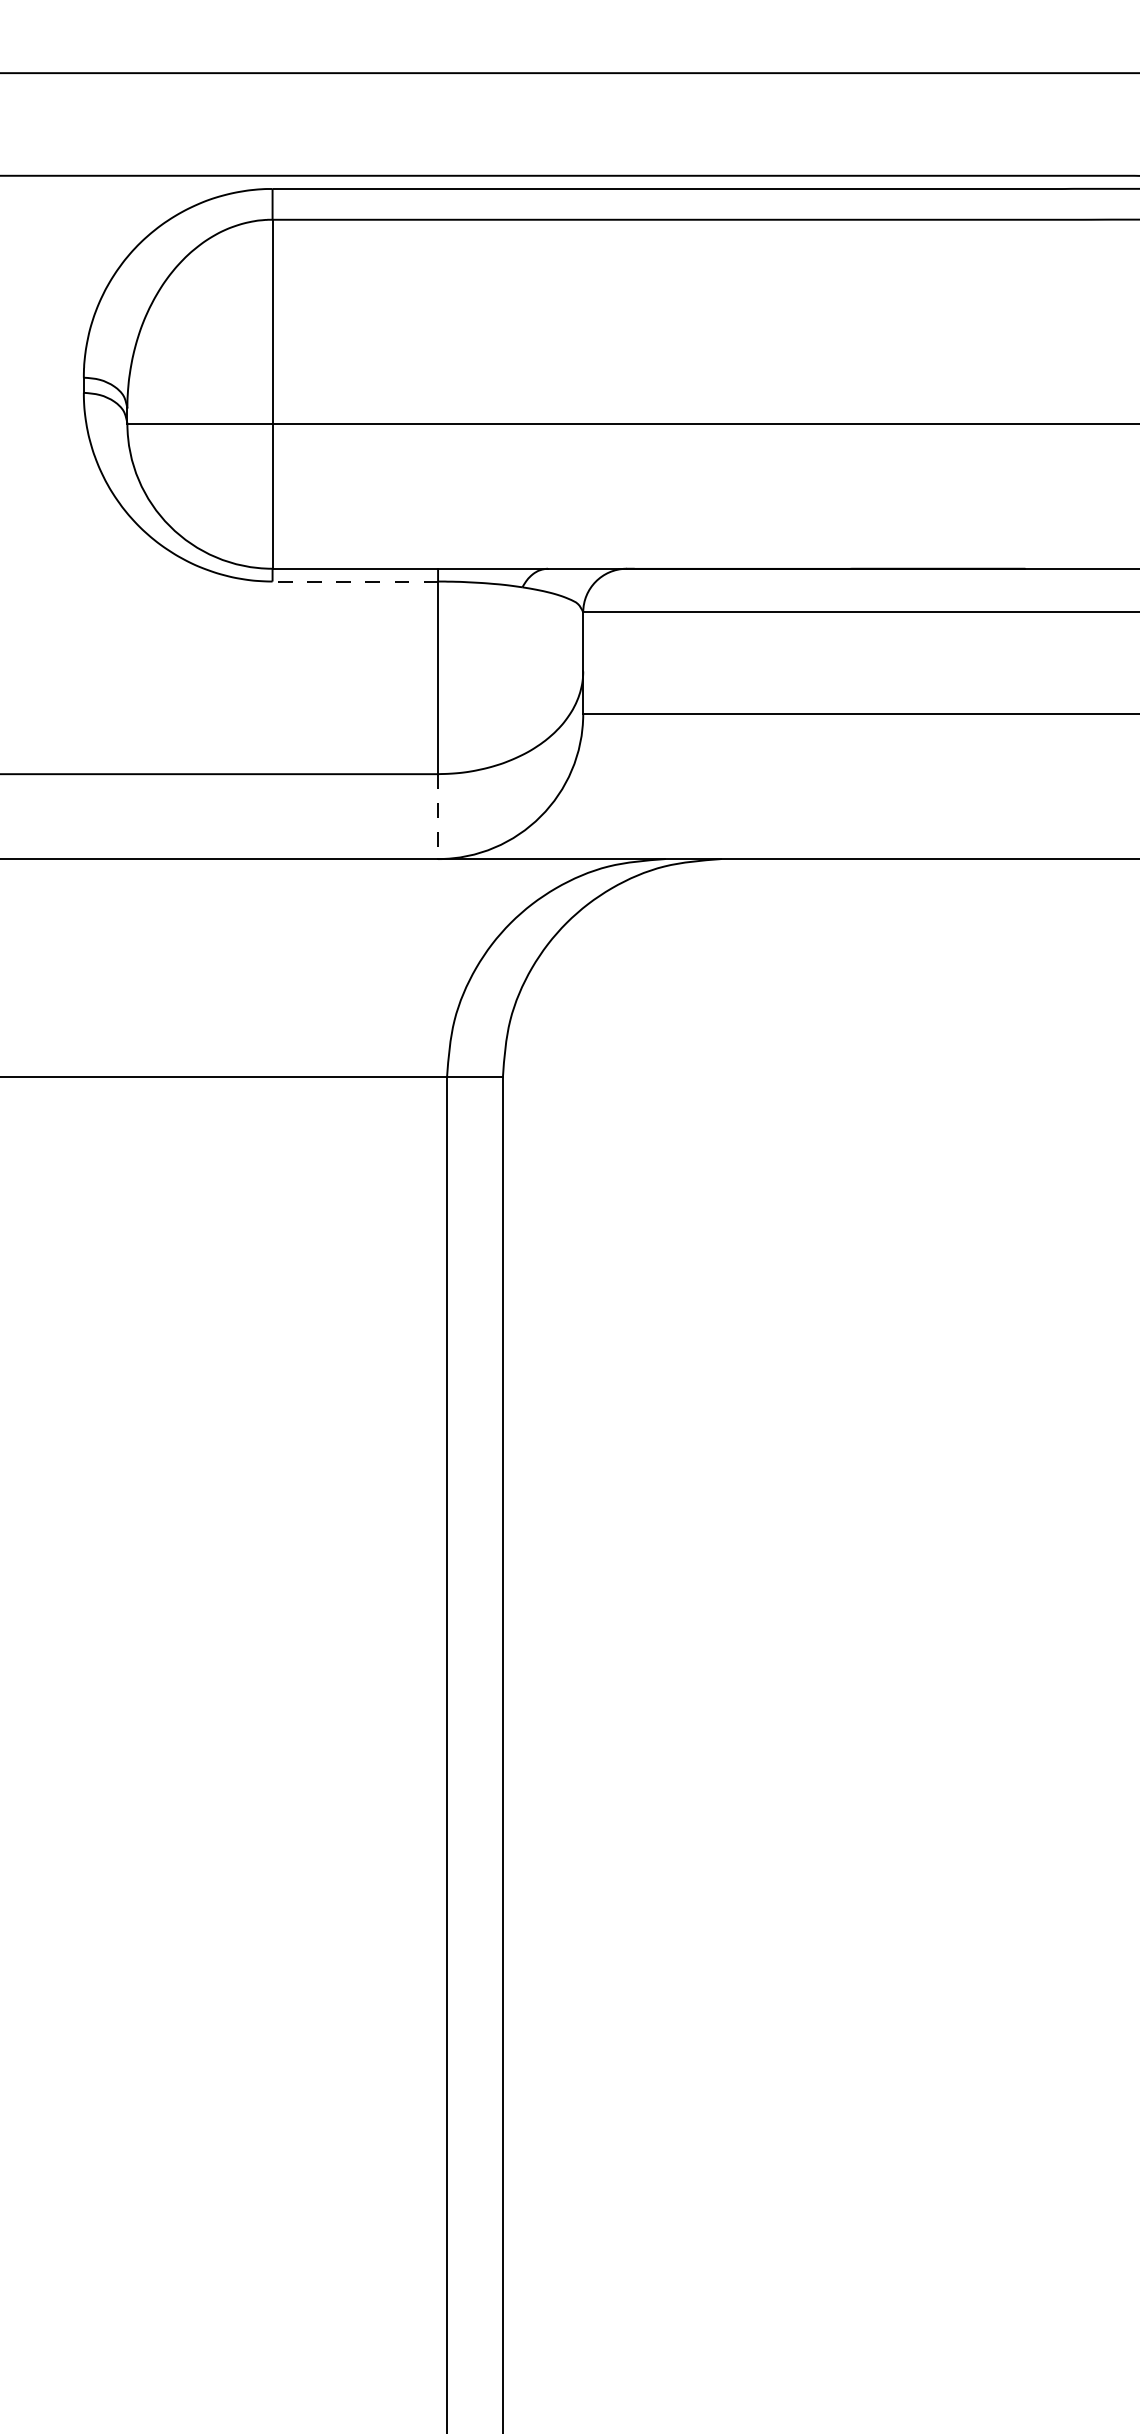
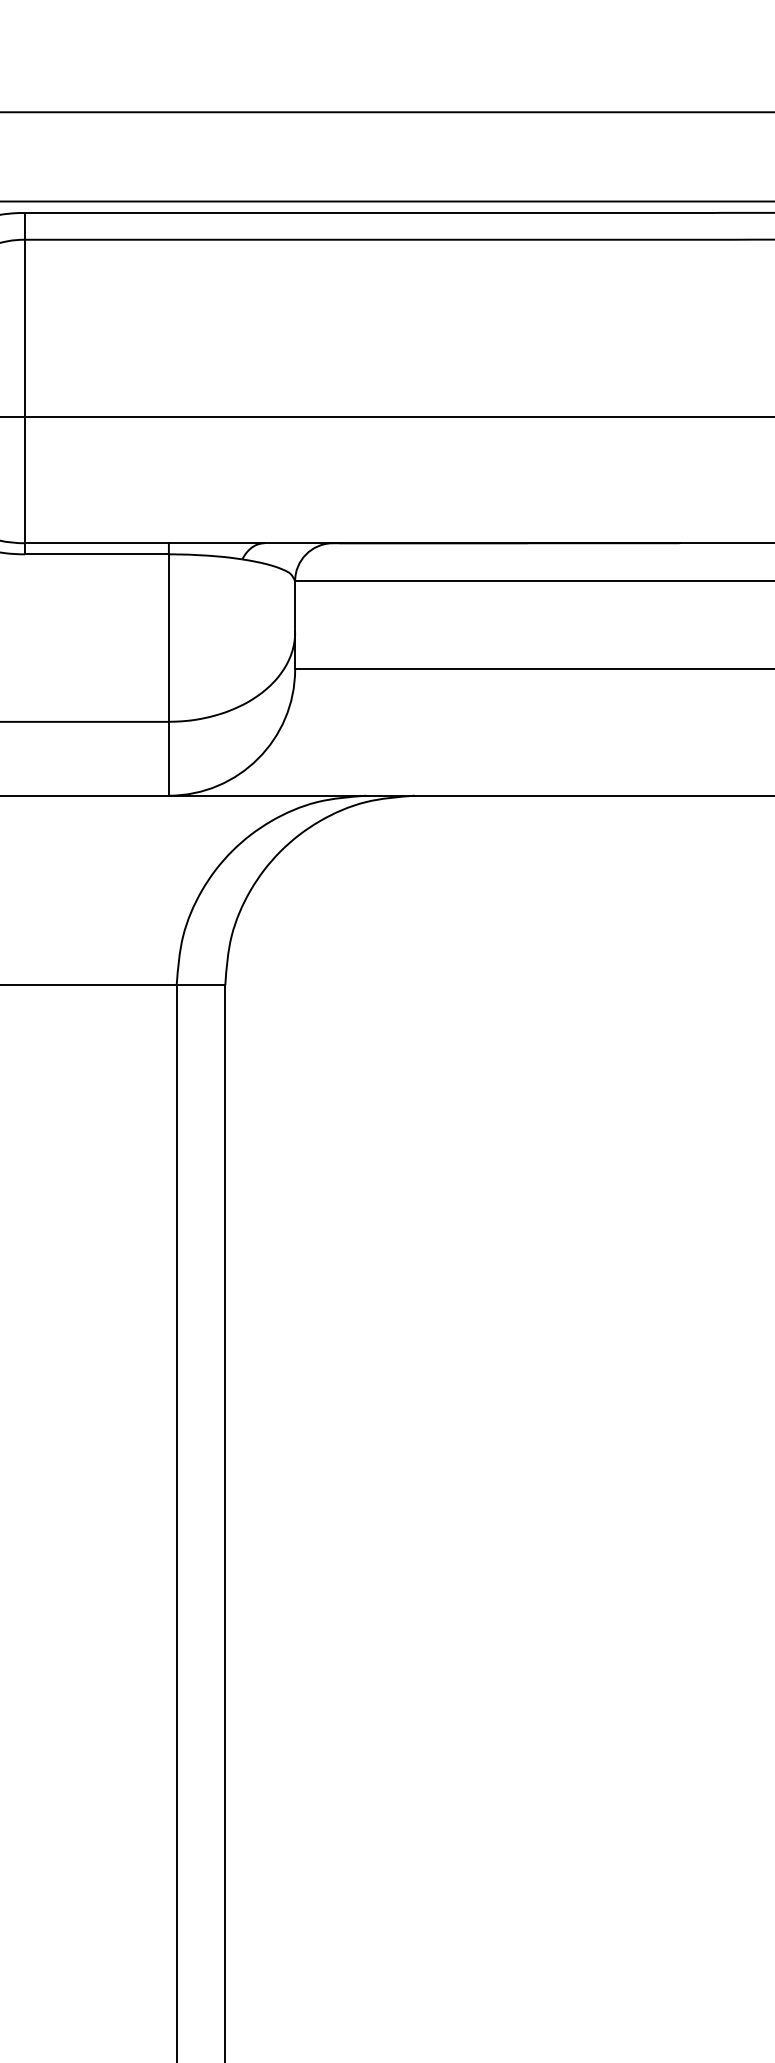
line: (355, 581) -> (97, 554), dashed -> solid
line: (438, 817) -> (169, 759), dashed -> solid

